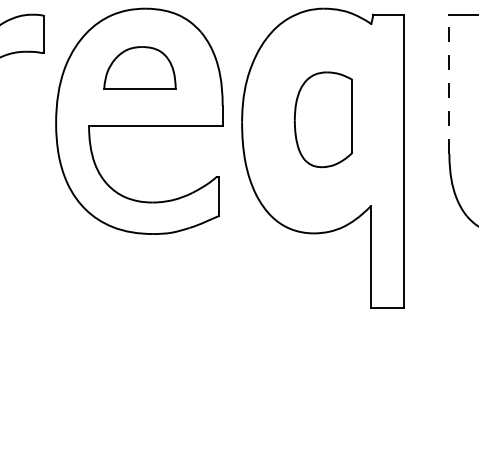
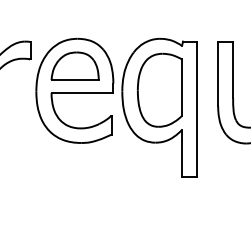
part: (138, 66) -> (74, 65), size x1.43
line: (450, 83) -> (218, 73), dashed -> solid
part: (322, 118) -> (159, 89), size x1.67

